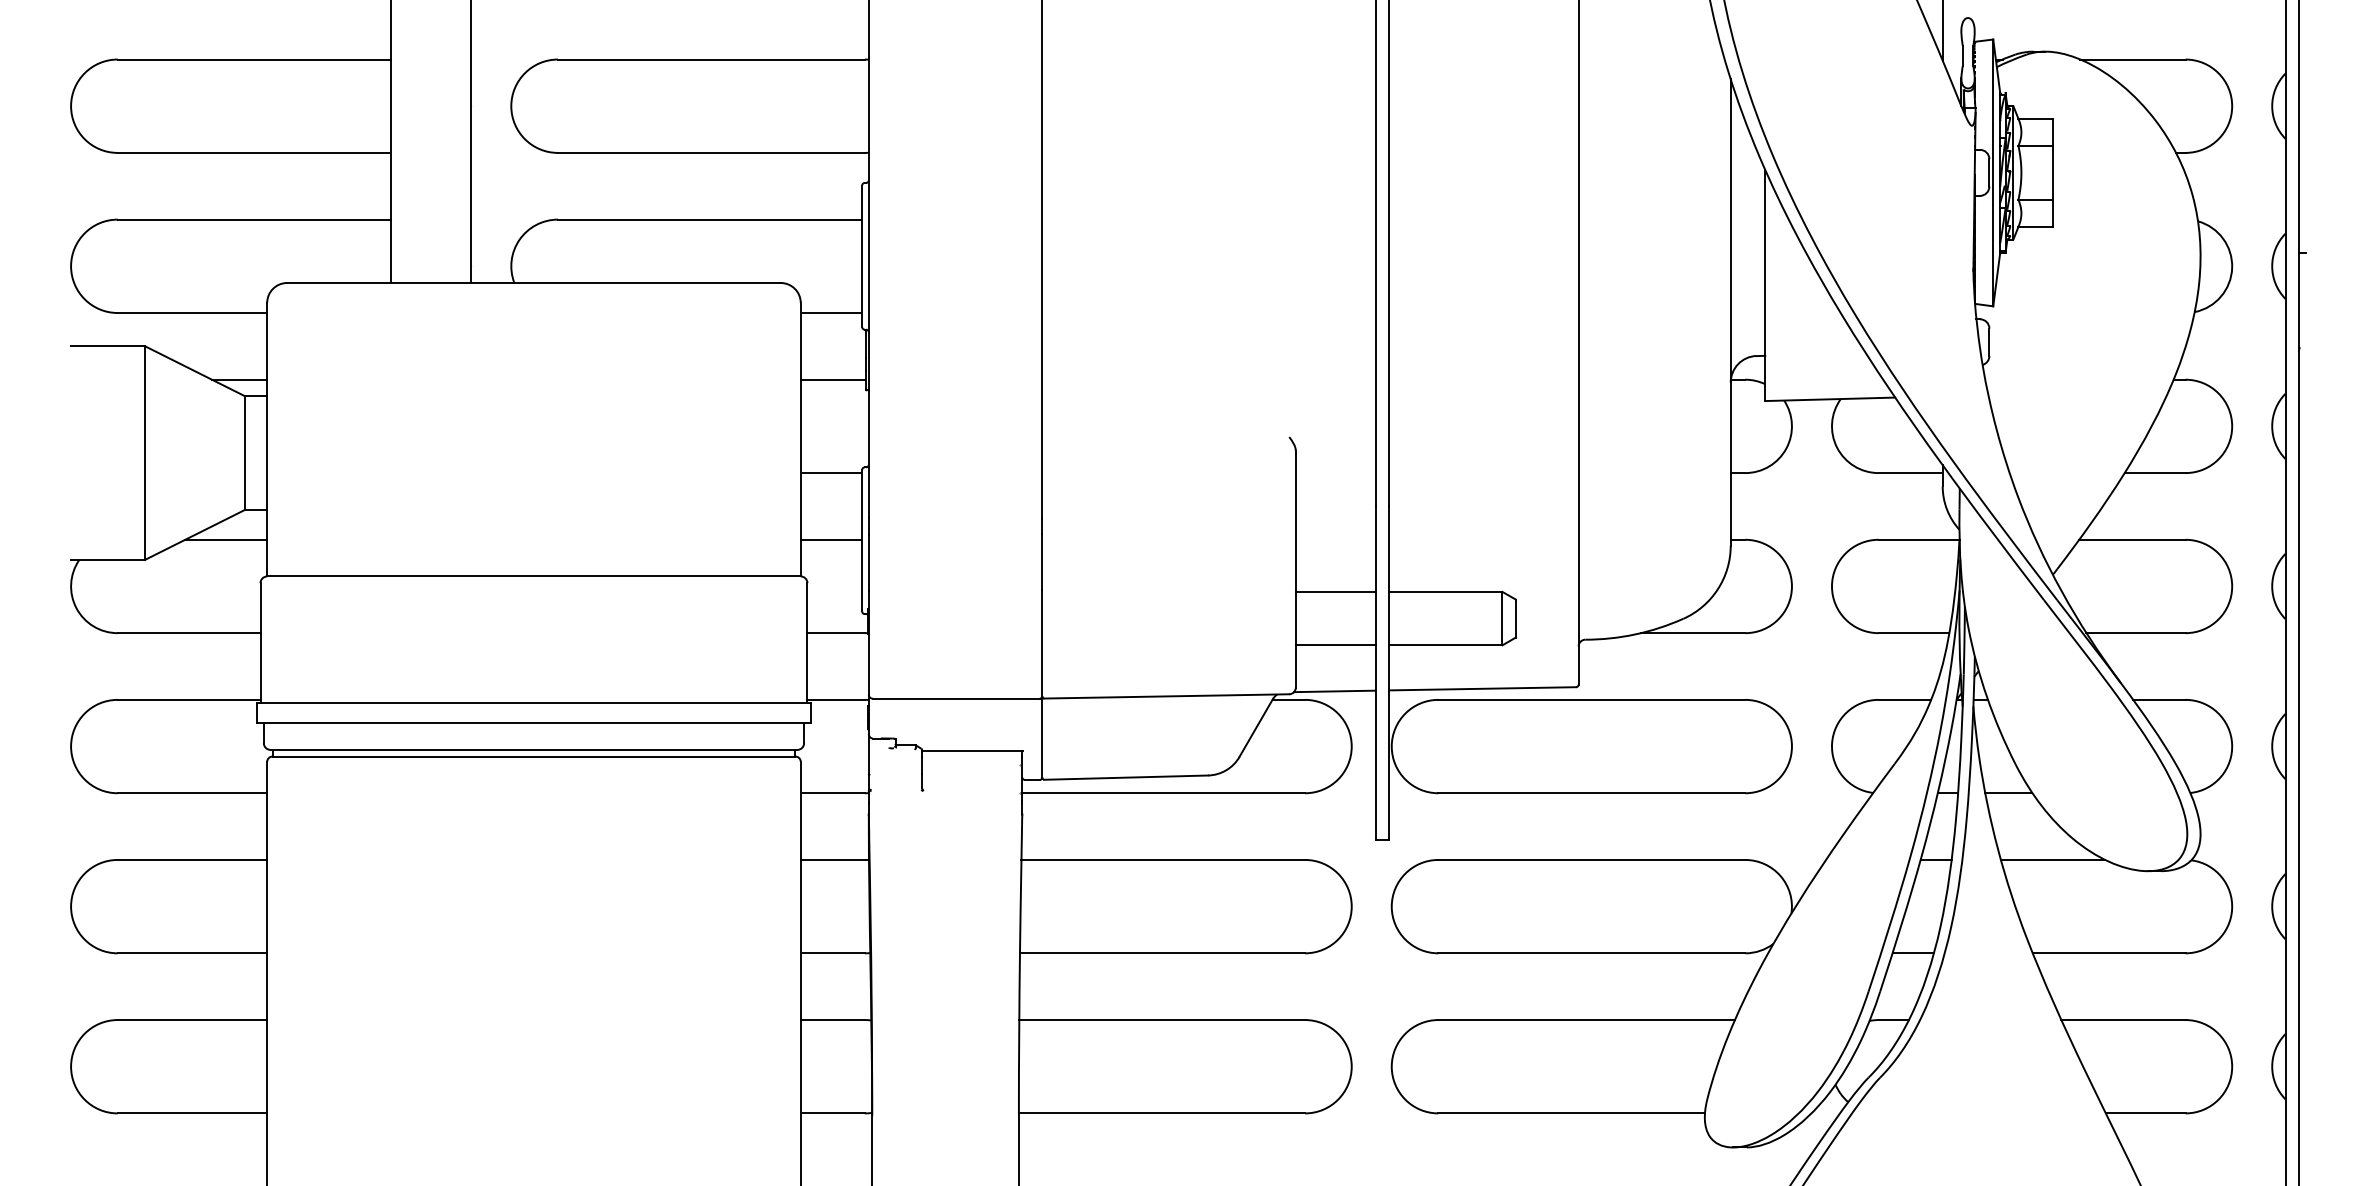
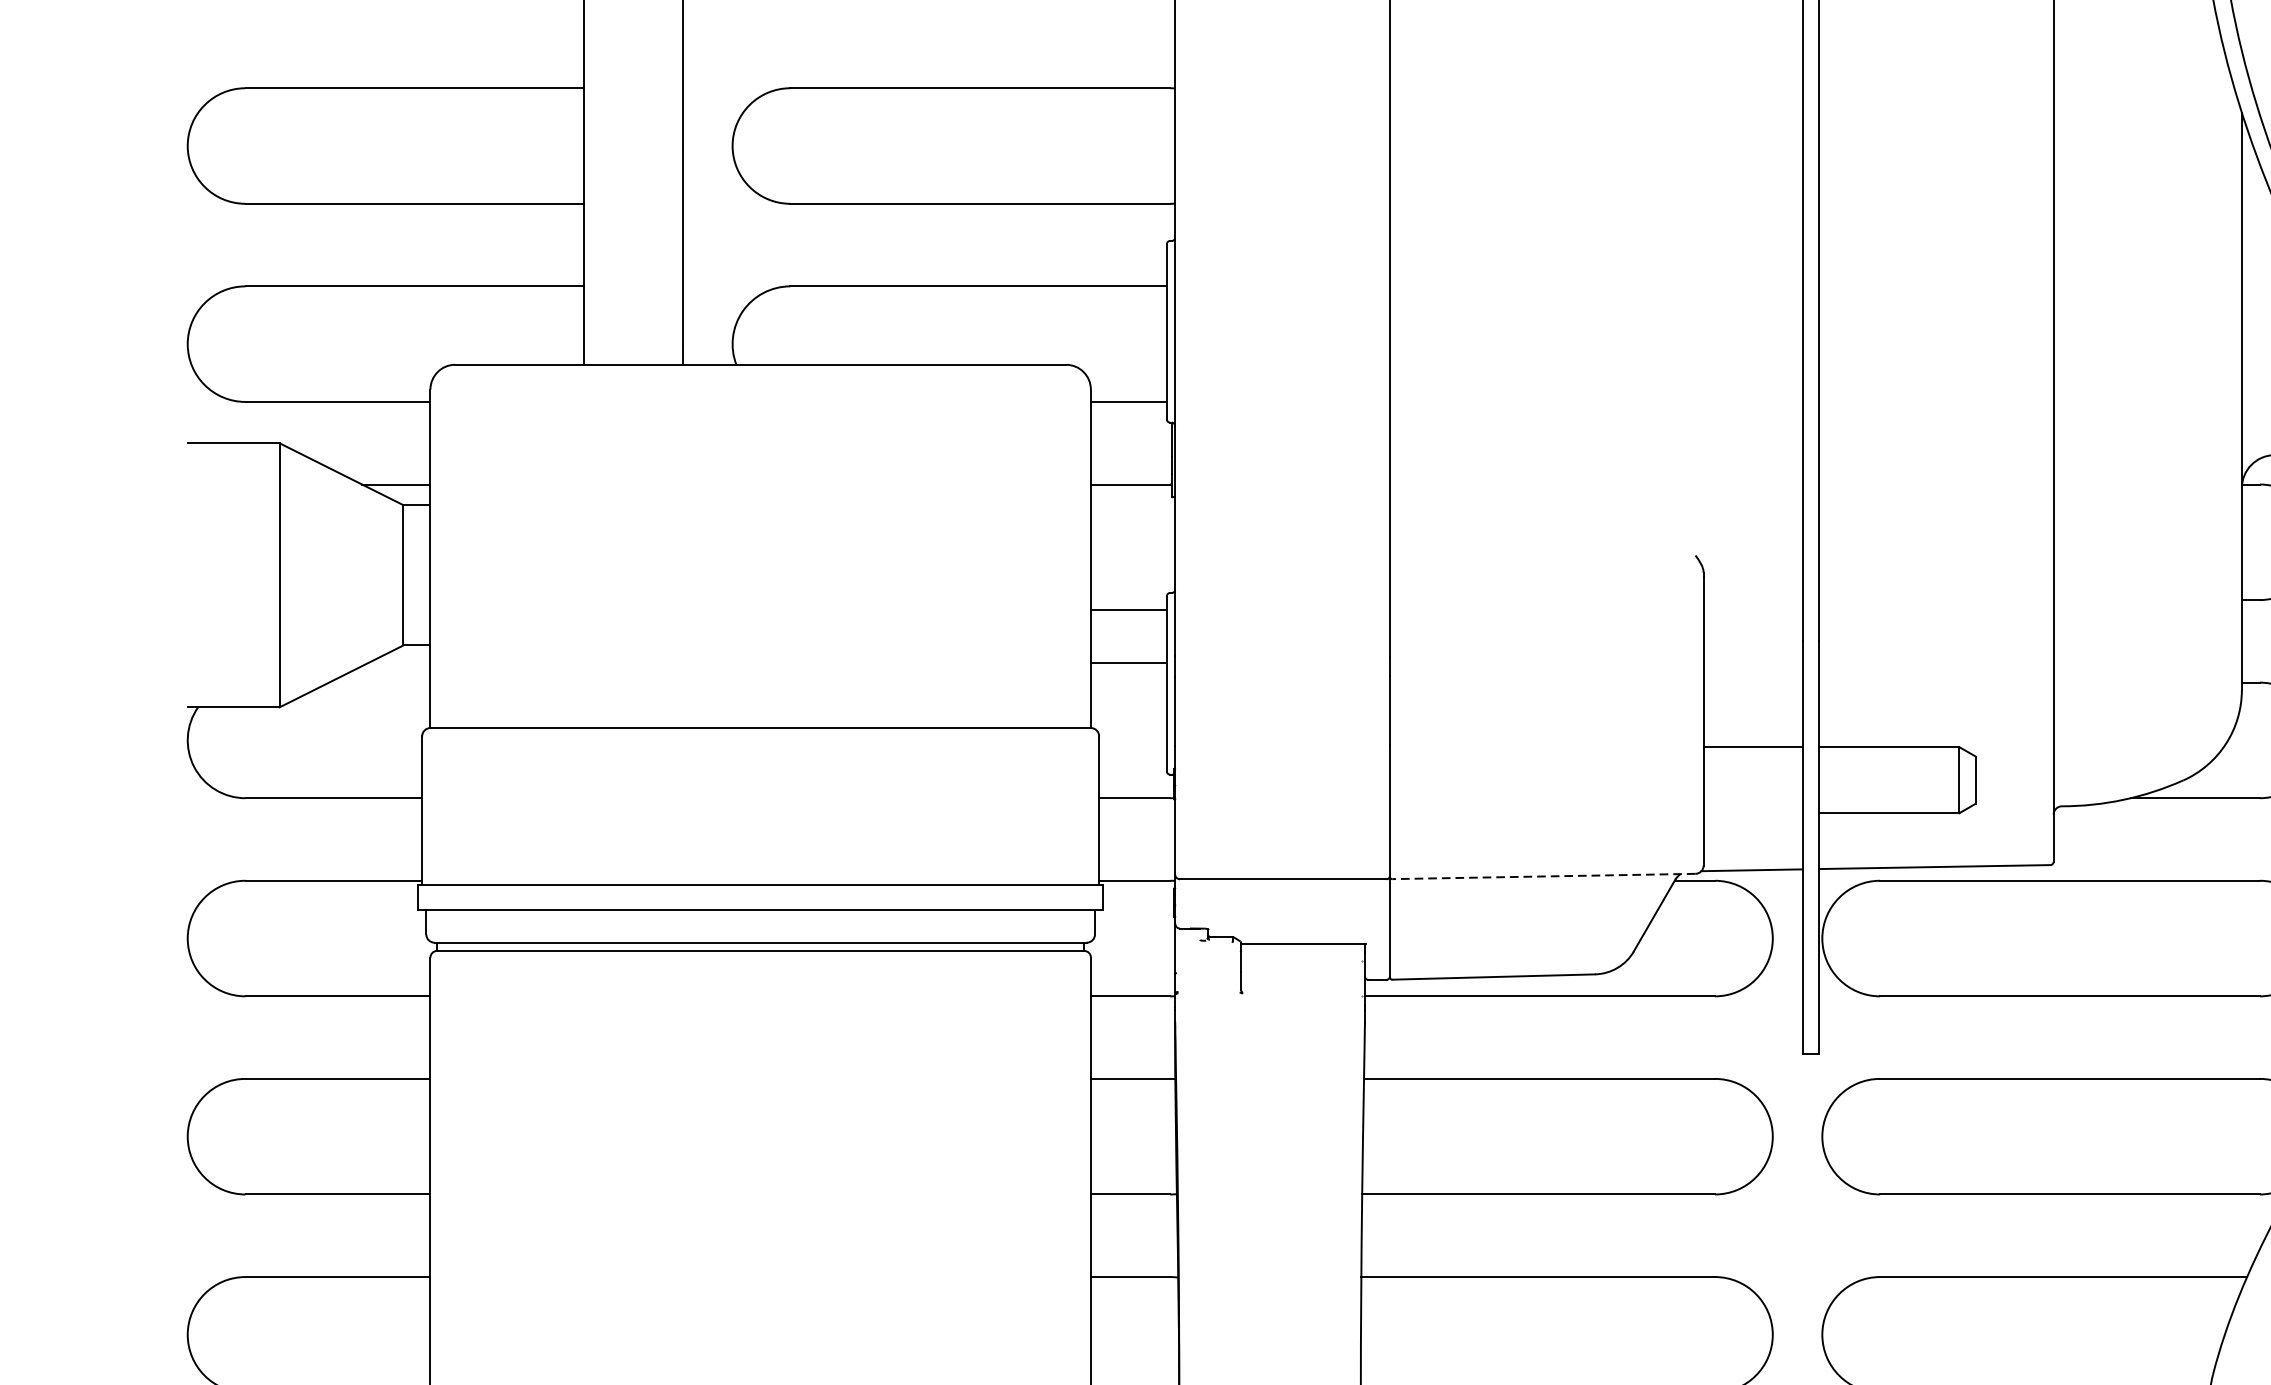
line: (831, 473) -> (1128, 663), moved
line: (226, 539) -> (380, 682), removed
line: (831, 539) -> (1128, 609), moved
line: (1335, 645) -> (1752, 813), removed
line: (1166, 696) -> (1543, 876), solid -> dashed

